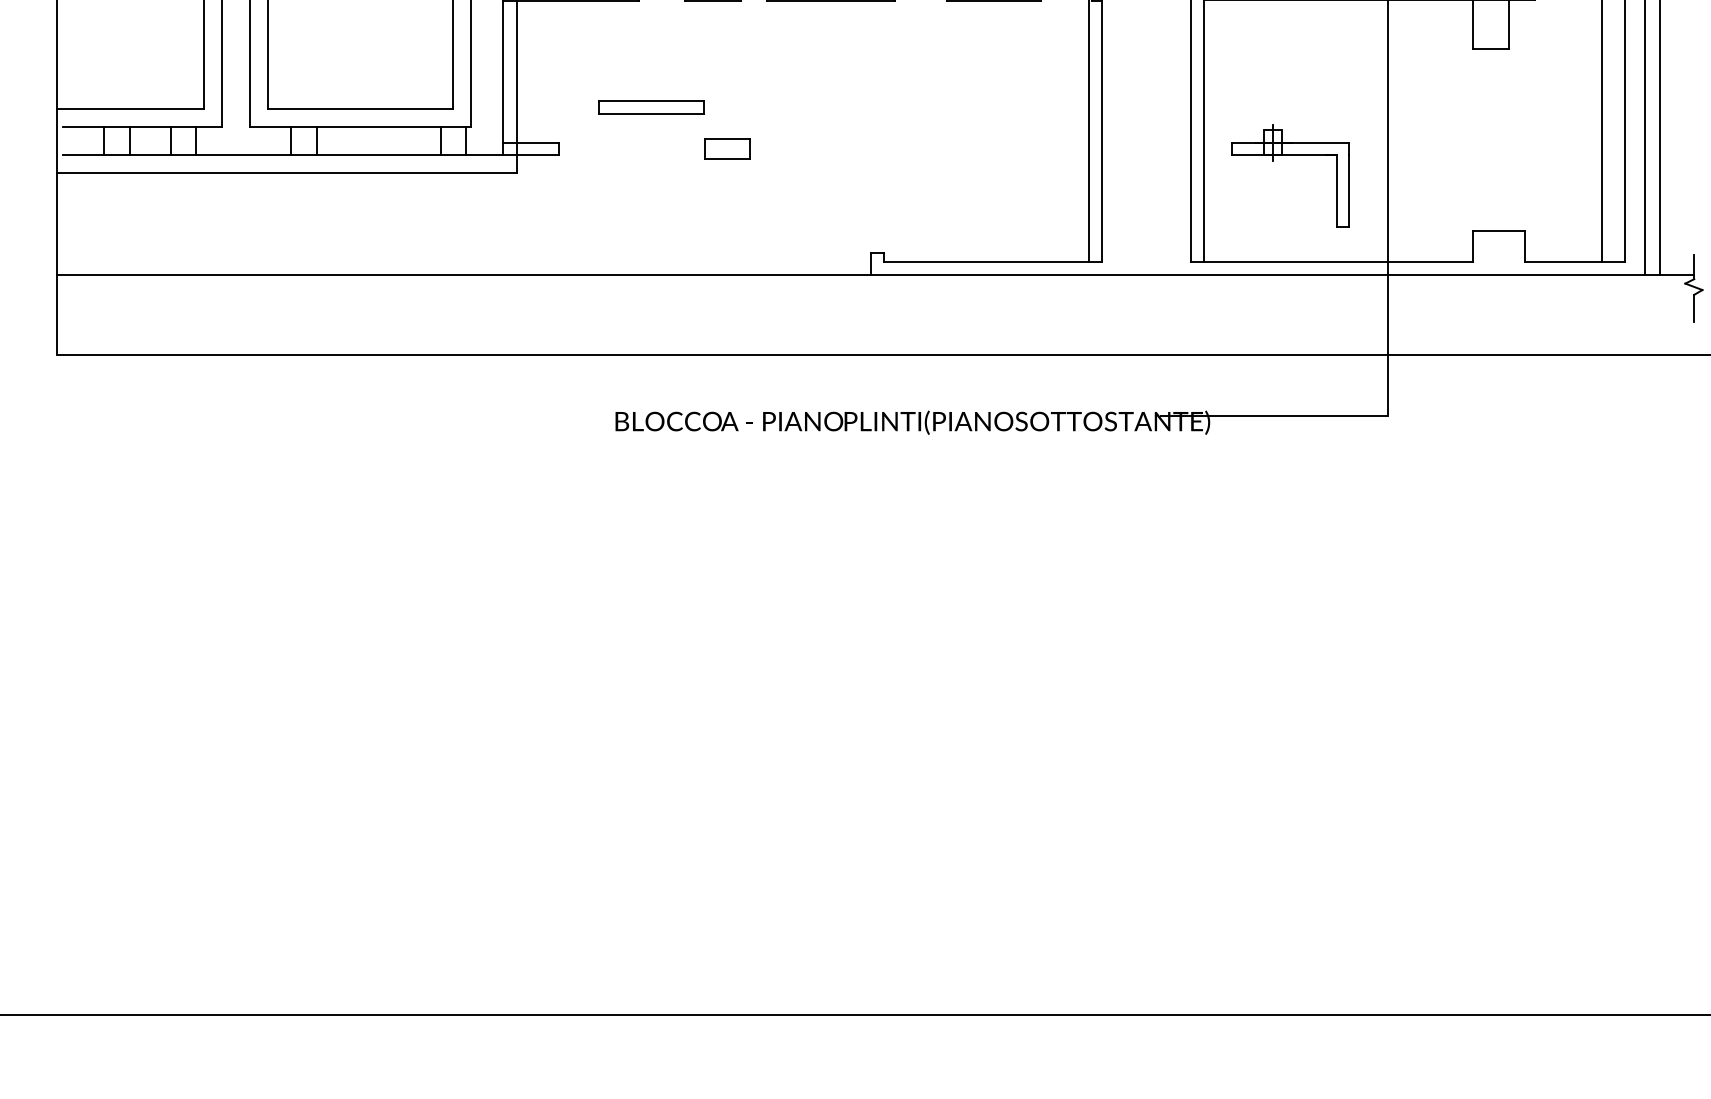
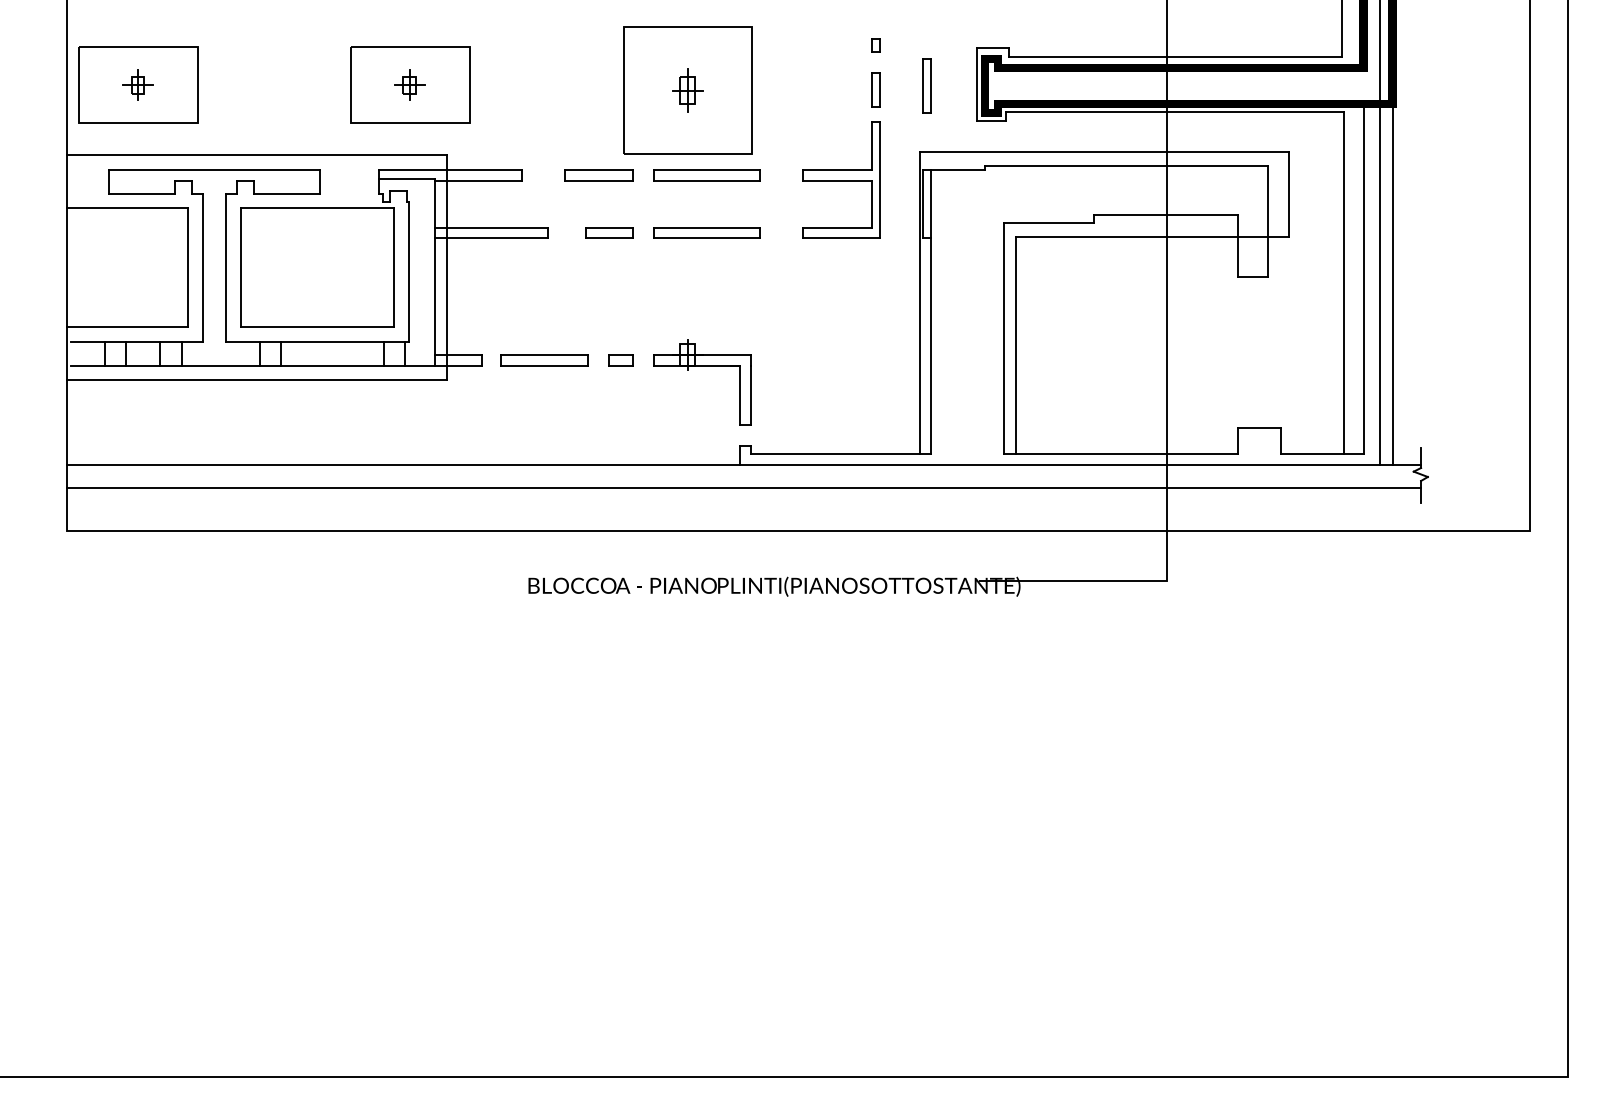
part: (651, 108) -> (544, 360), moved
part: (726, 149) -> (620, 360), size x0.62
part: (1291, 156) -> (702, 366), moved
line: (875, 303) -> (743, 488), added

